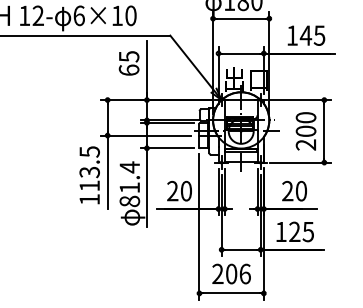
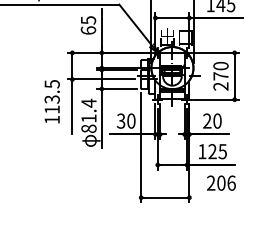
text: (305, 130) -> (220, 75), 200 -> 270
text: (89, 175) -> (52, 101), moved
text: (172, 191) -> (120, 121), 20 -> 30
text: (231, 273) -> (221, 182), moved

